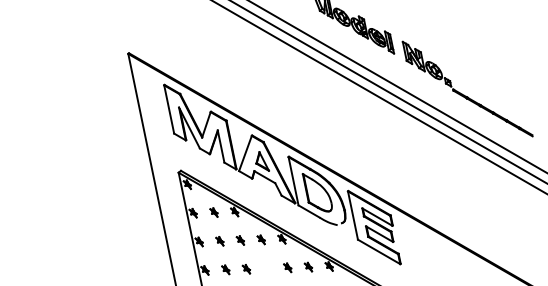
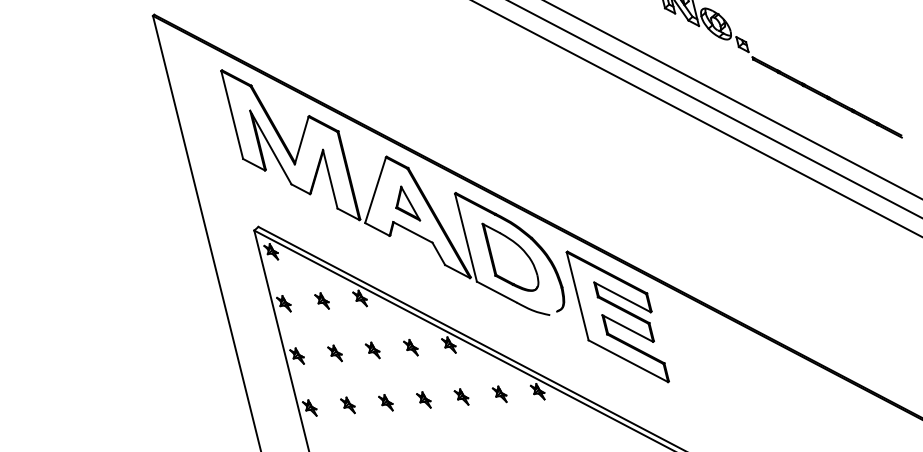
part: (266, 268) -> (422, 400), added

